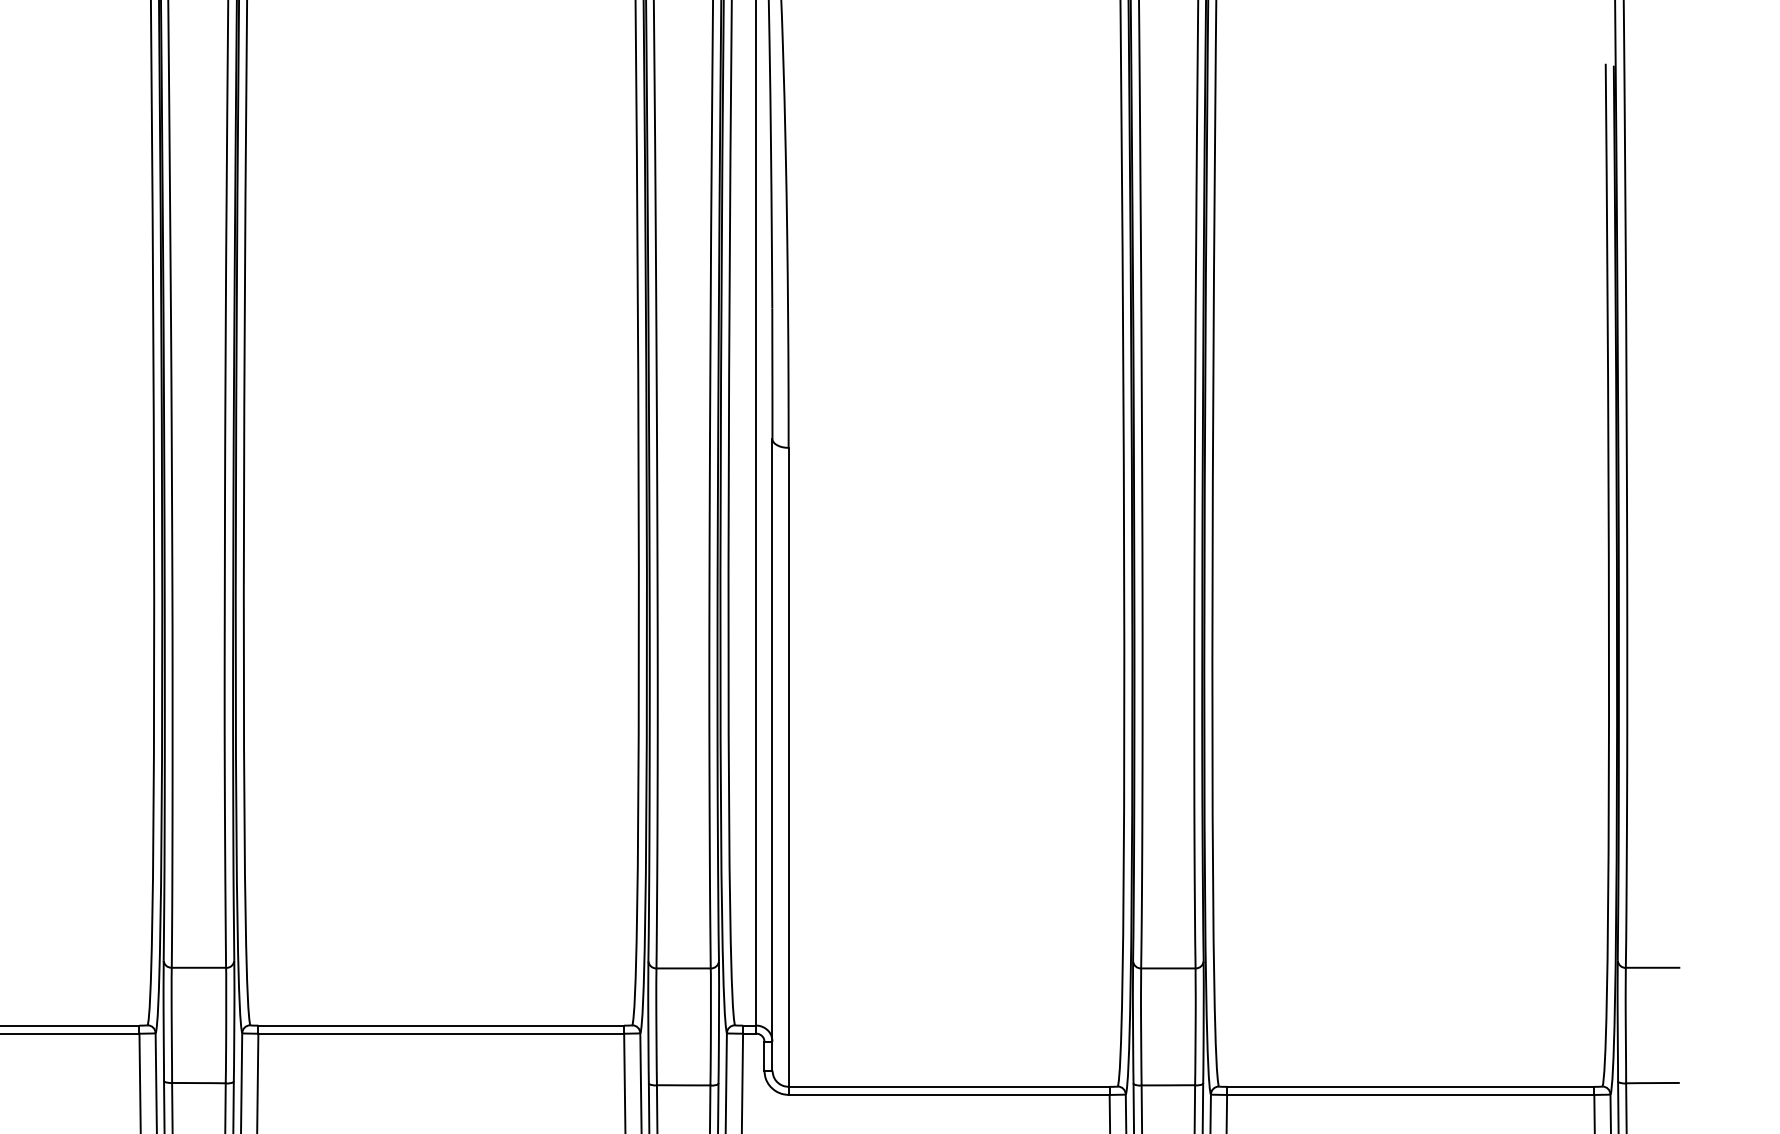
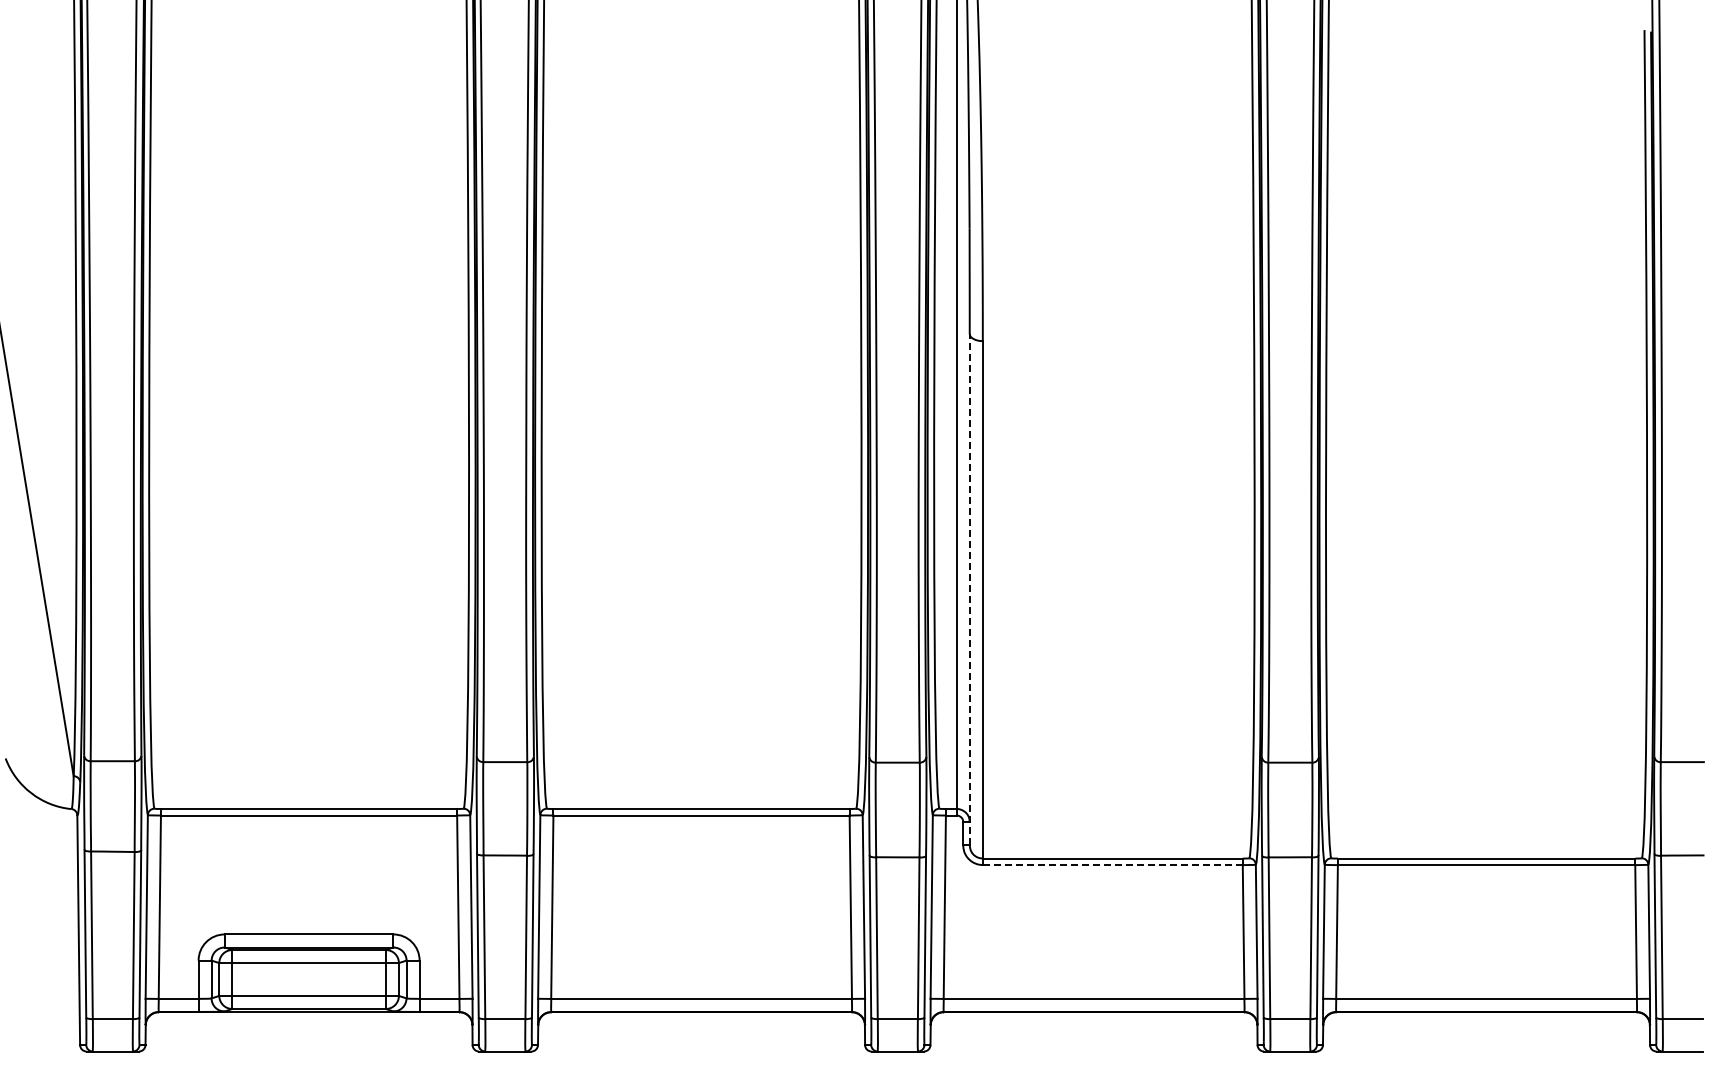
line: (772, 754) -> (969, 589), solid -> dashed
line: (948, 1095) -> (1112, 865), solid -> dashed

